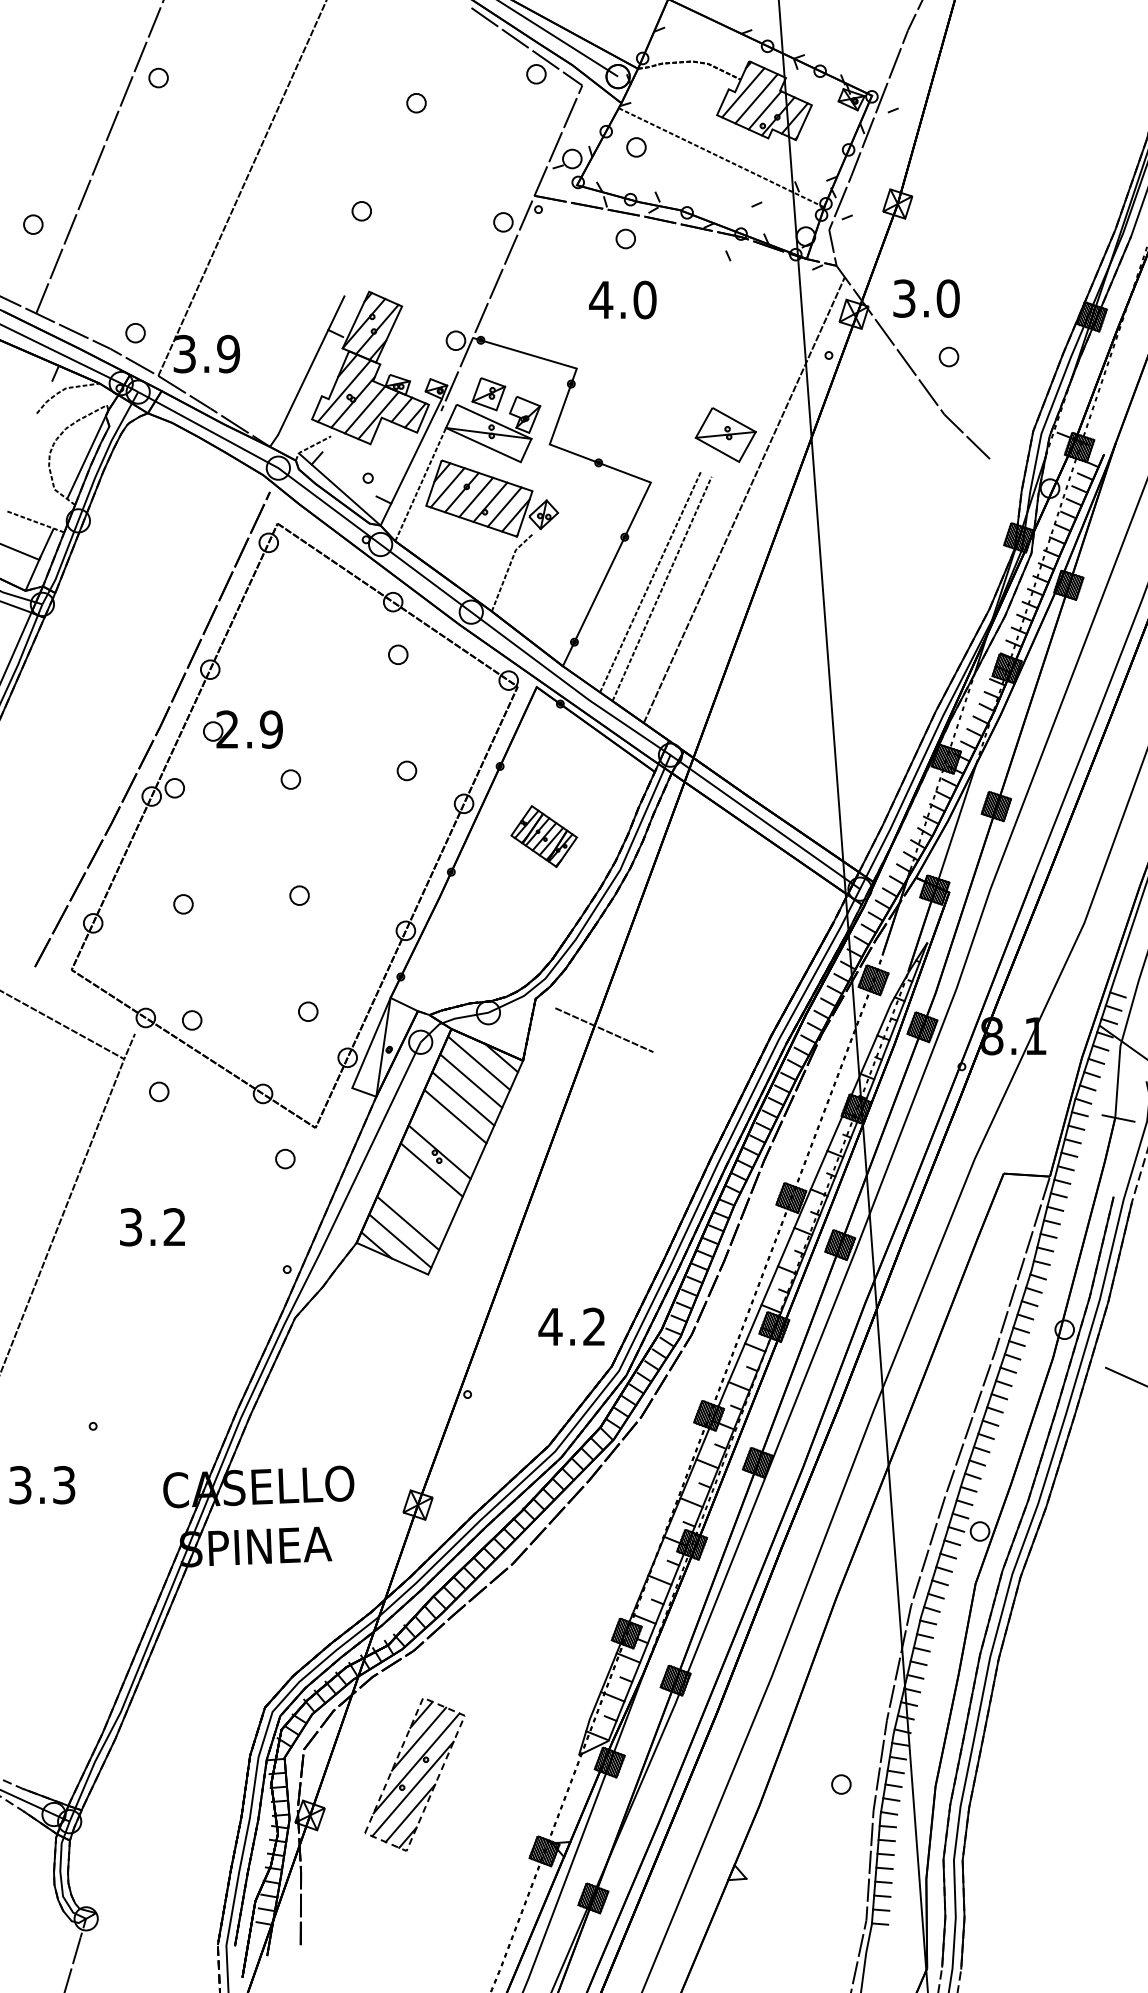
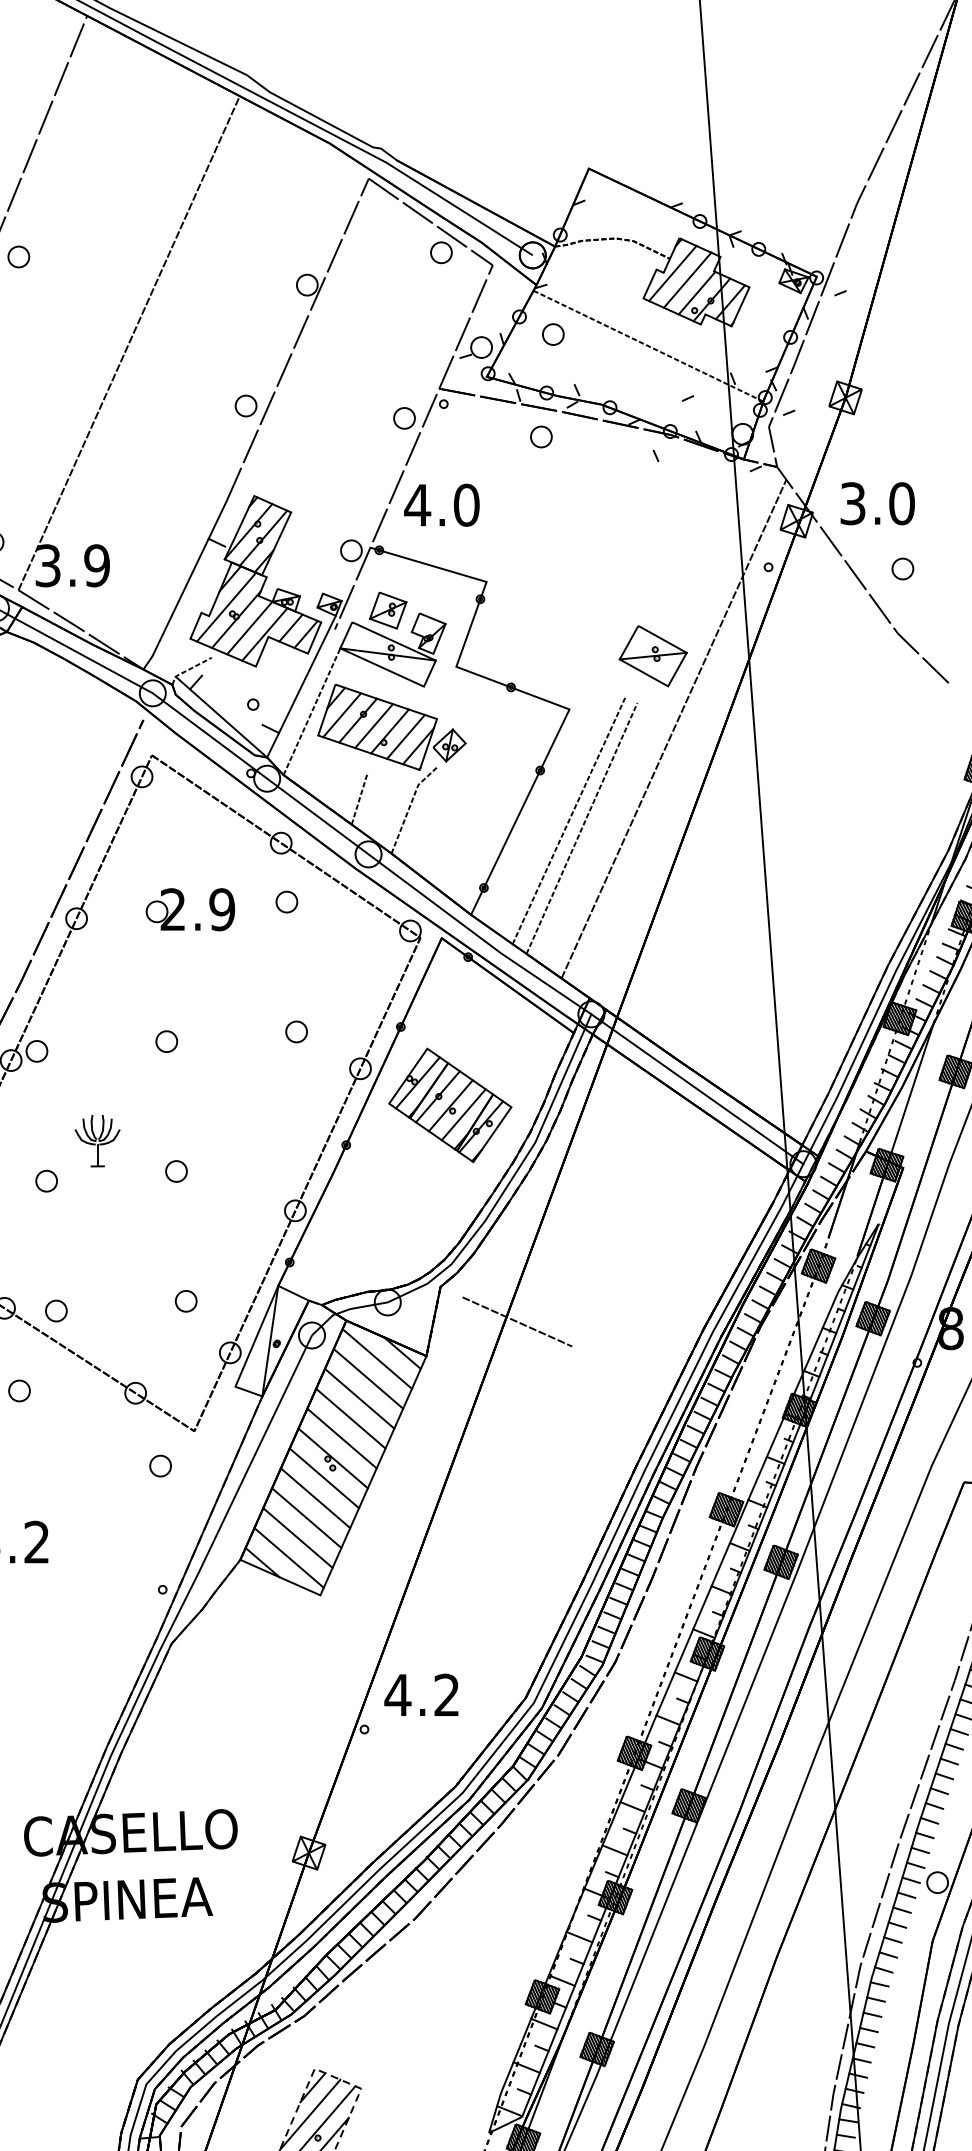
line: (407, 152) -> (297, 340), added
text: (622, 299) -> (441, 504), moved
line: (463, 561) -> (359, 797), added
part: (236, 726) -> (183, 906), moved
part: (543, 836) -> (449, 1105), size x1.67
part: (228, 868) -> (97, 1141), added
line: (447, 1134) -> (341, 1438), added
line: (423, 1187) -> (315, 1497), added
line: (416, 1205) -> (307, 1518), added
text: (571, 1326) -> (421, 1694), moved

